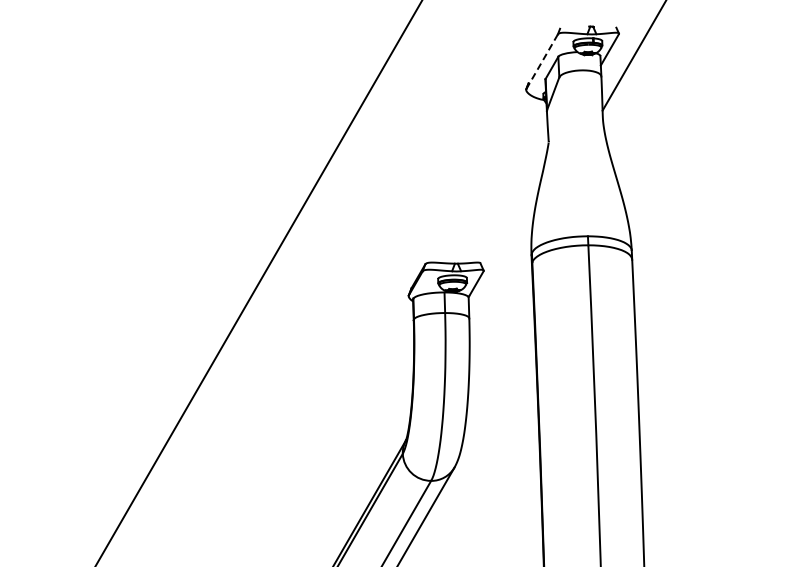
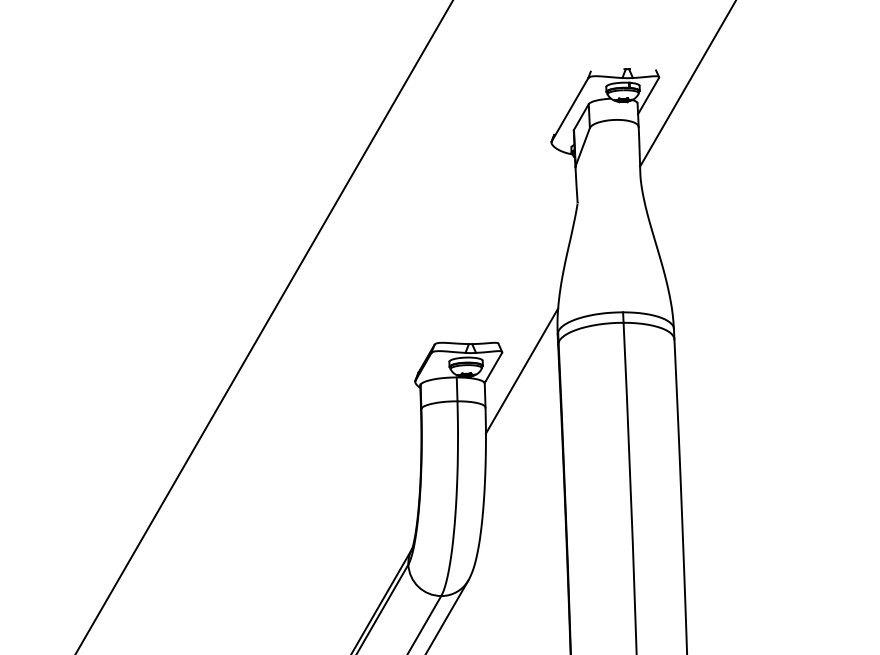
line: (541, 62) -> (569, 110), dashed -> solid
line: (500, 286) -> (521, 370), added

